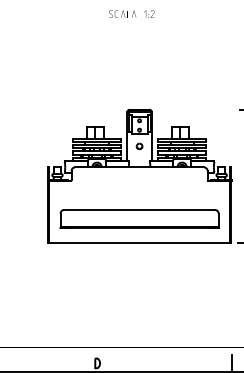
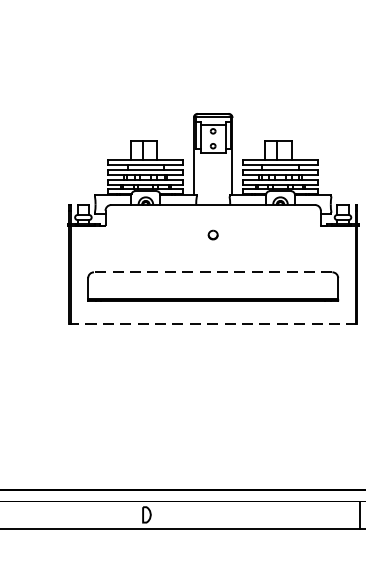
part: (139, 146) -> (213, 235), moved
line: (139, 209) -> (213, 271), solid -> dashed
line: (139, 242) -> (213, 323), solid -> dashed

